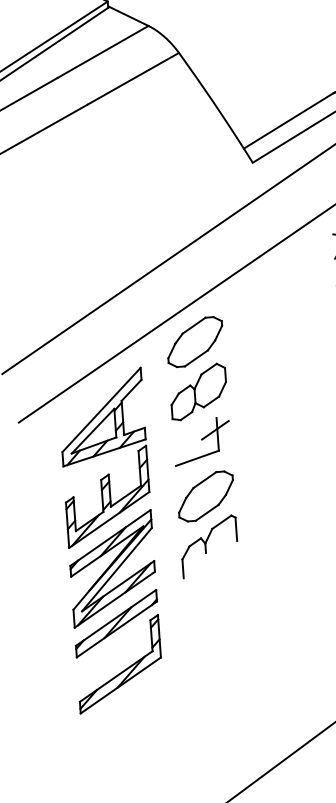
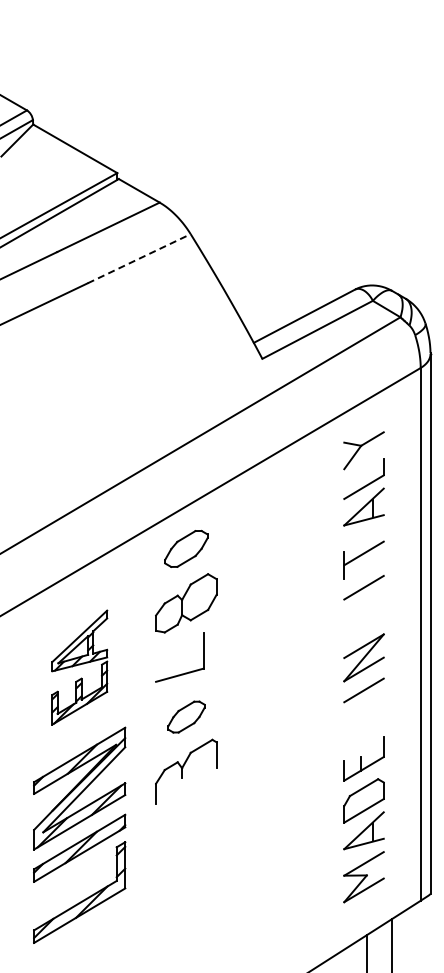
line: (133, 78) -> (139, 258), solid -> dashed
part: (195, 341) -> (186, 548), size x0.7
line: (215, 430) -> (201, 646), removed
part: (104, 457) -> (79, 667), size x0.6
part: (206, 495) -> (186, 716), size x0.6

